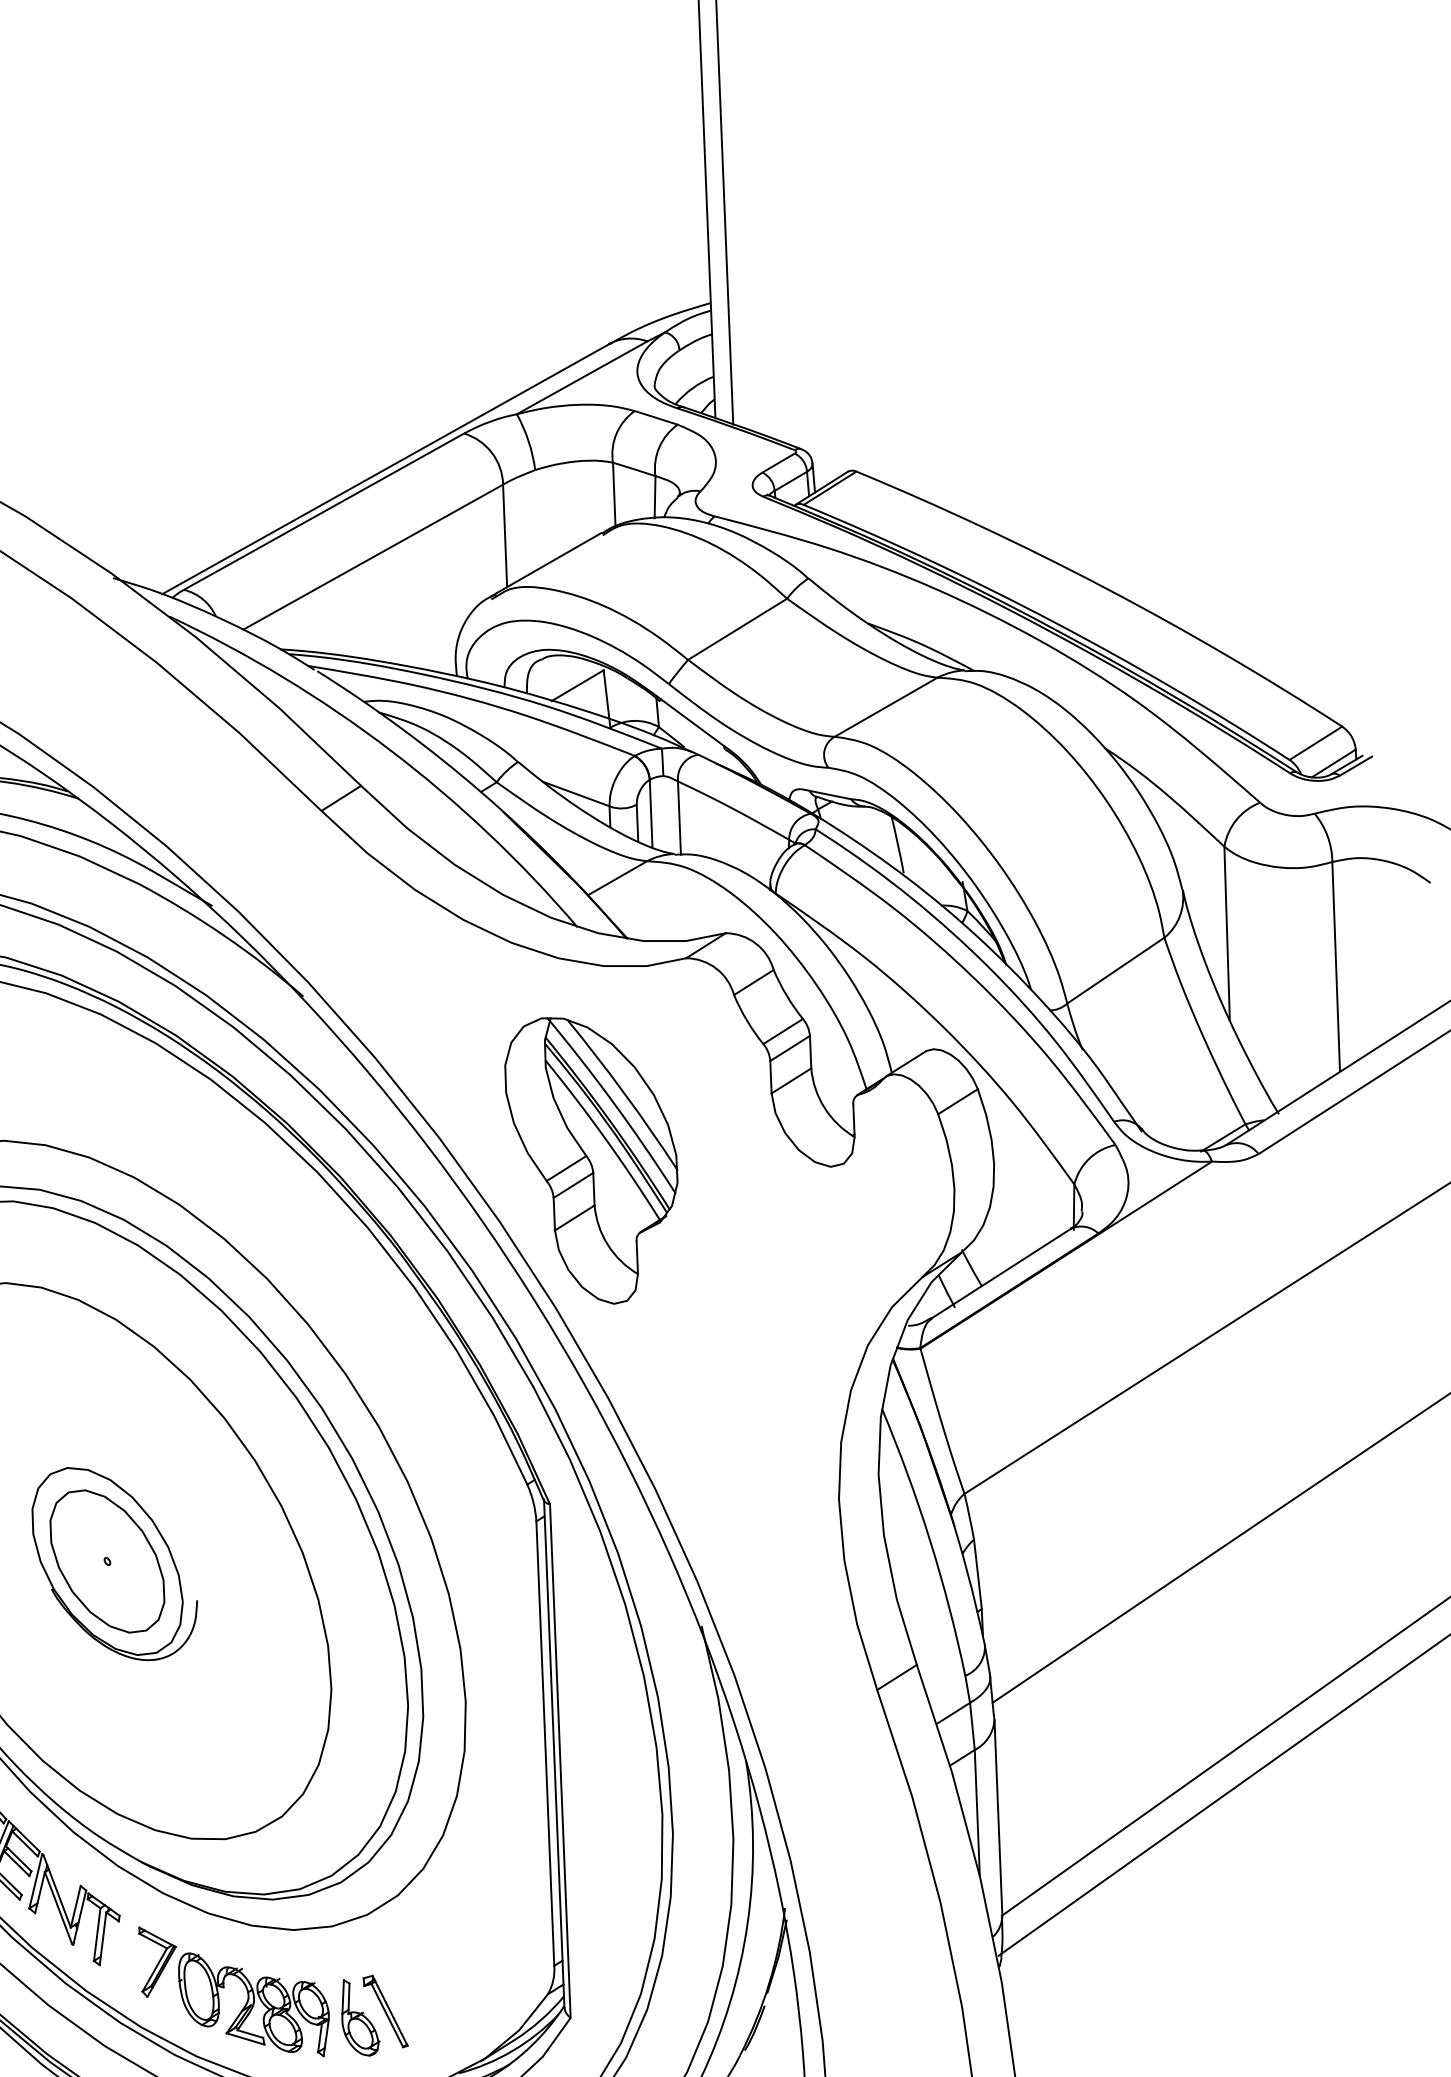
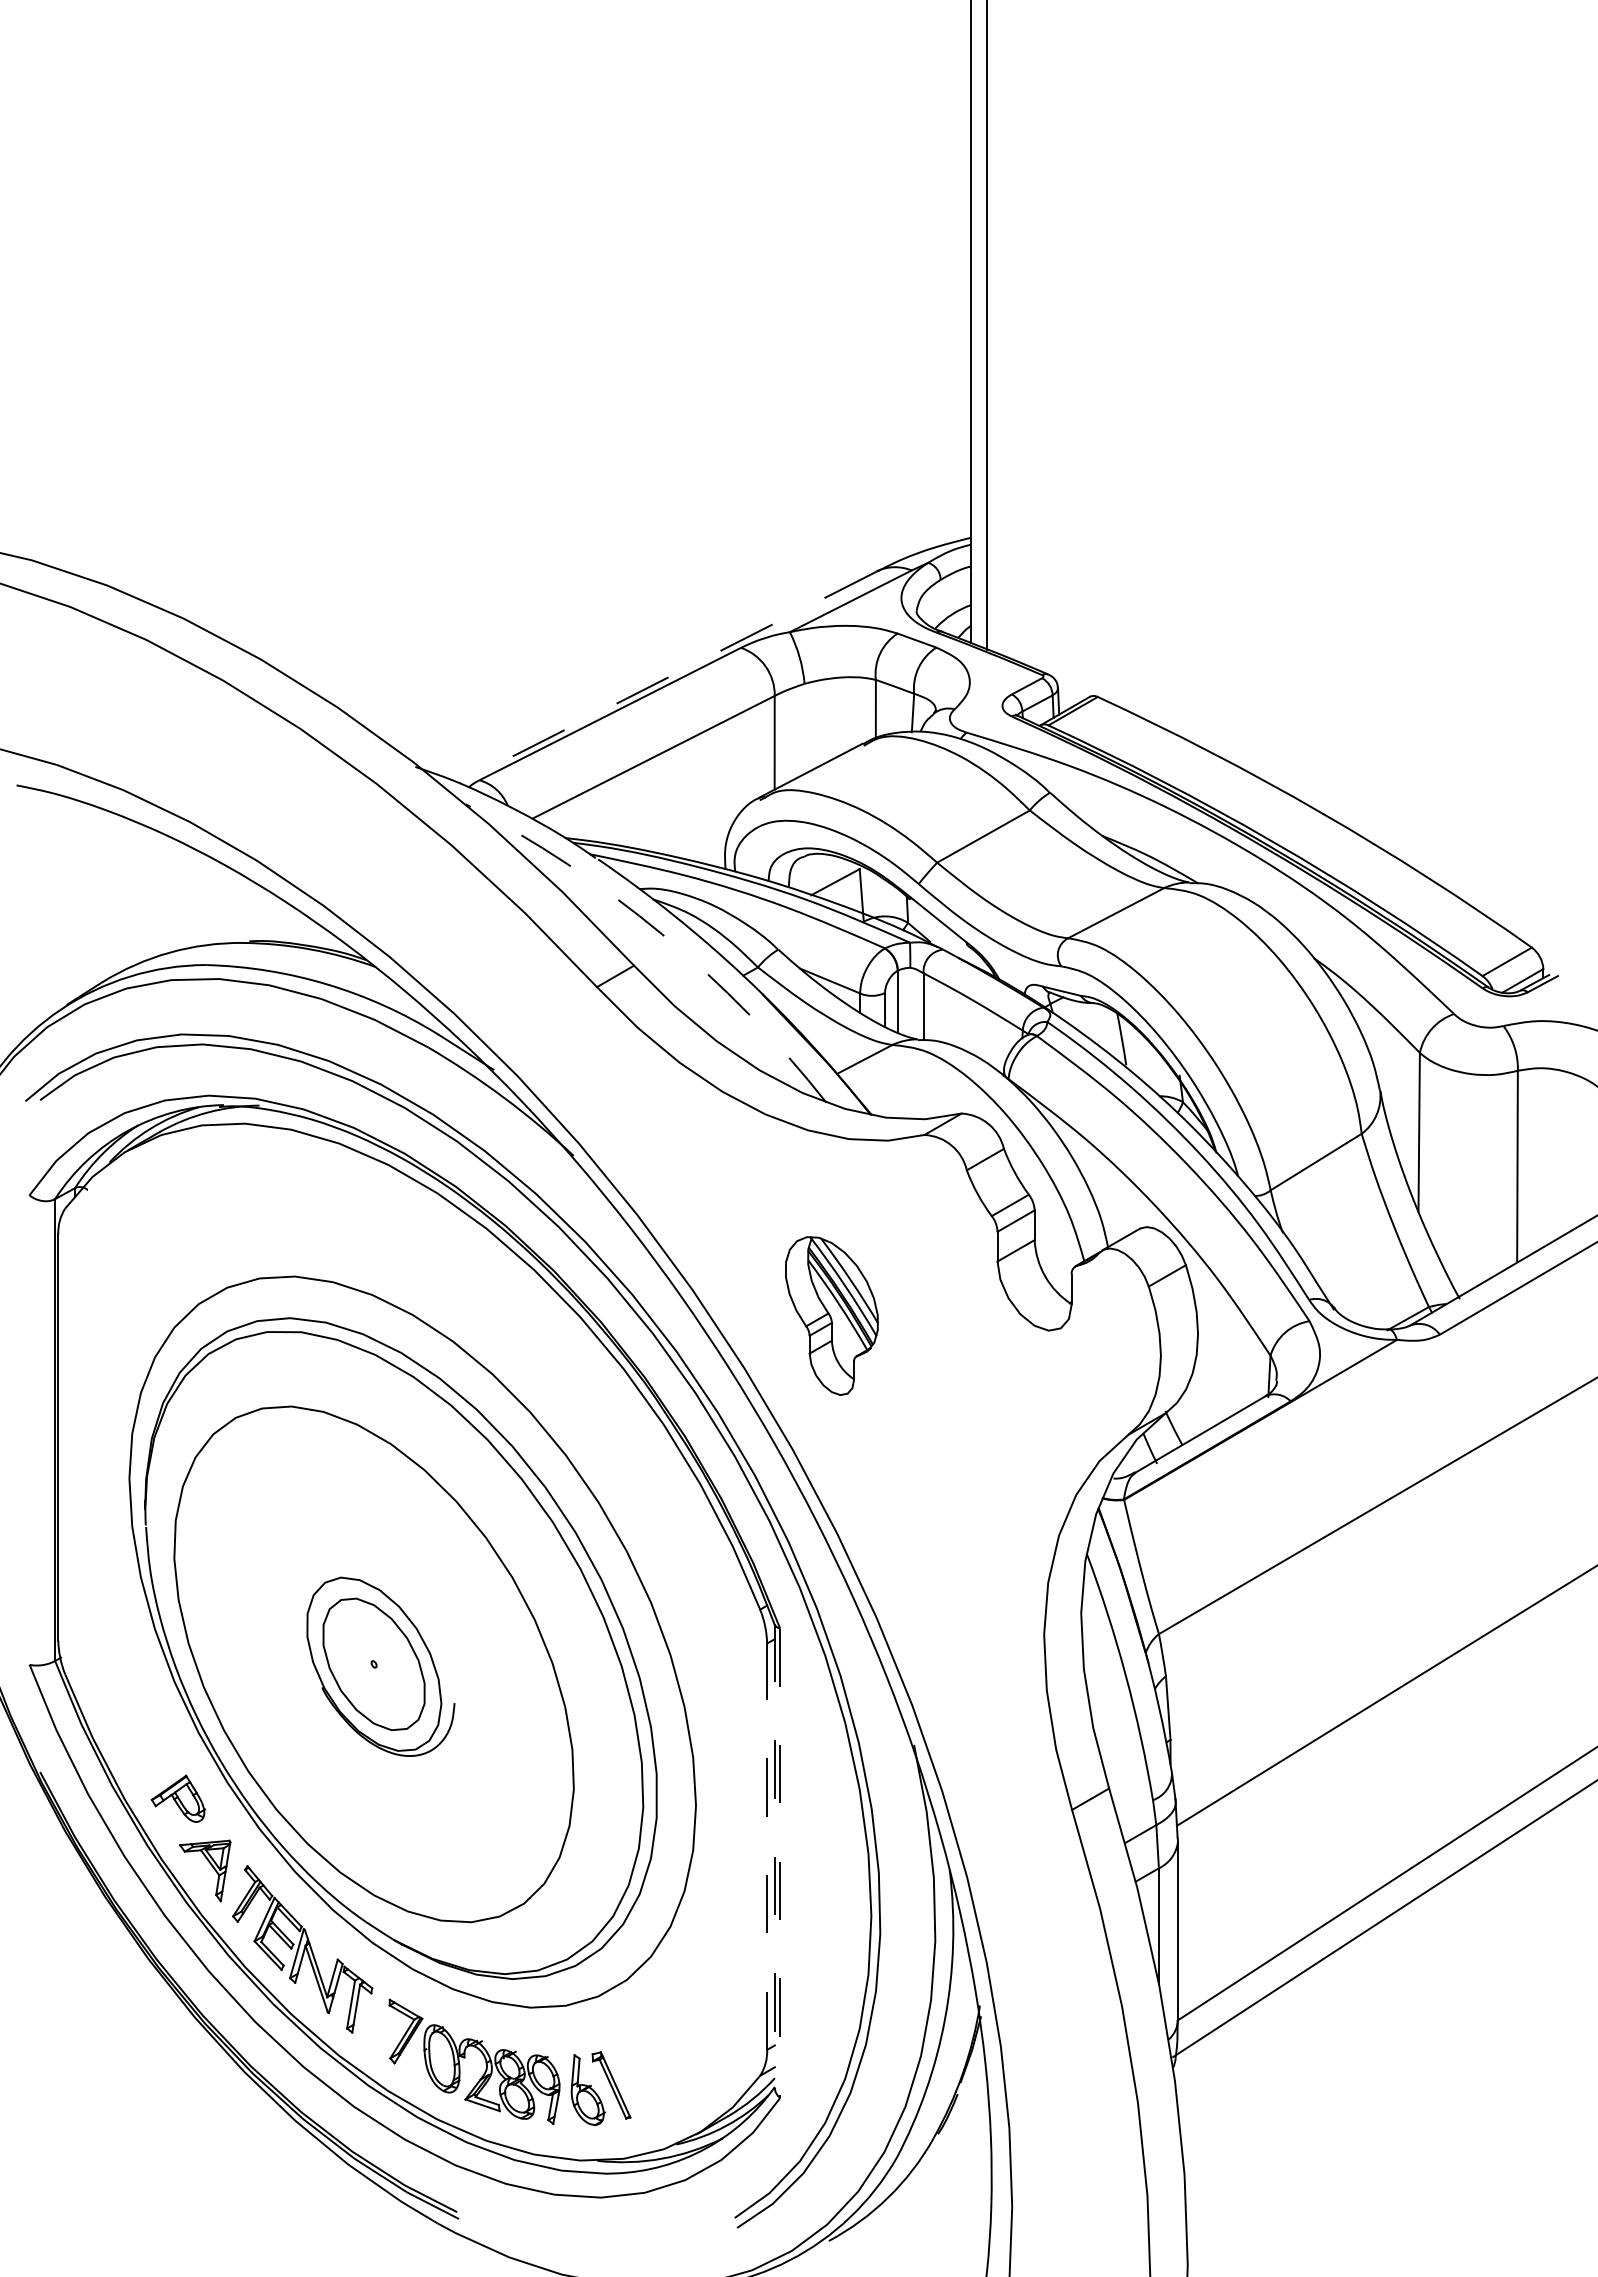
line: (384, 469) -> (667, 677), solid -> dashed
arc: (390, 750) -> (662, 934), solid -> dashed
part: (592, 1159) -> (831, 1315), size x0.6
line: (545, 1743) -> (767, 1846), solid -> dashed
line: (553, 1753) -> (774, 1856), solid -> dashed
line: (560, 1761) -> (780, 1863), solid -> dashed

